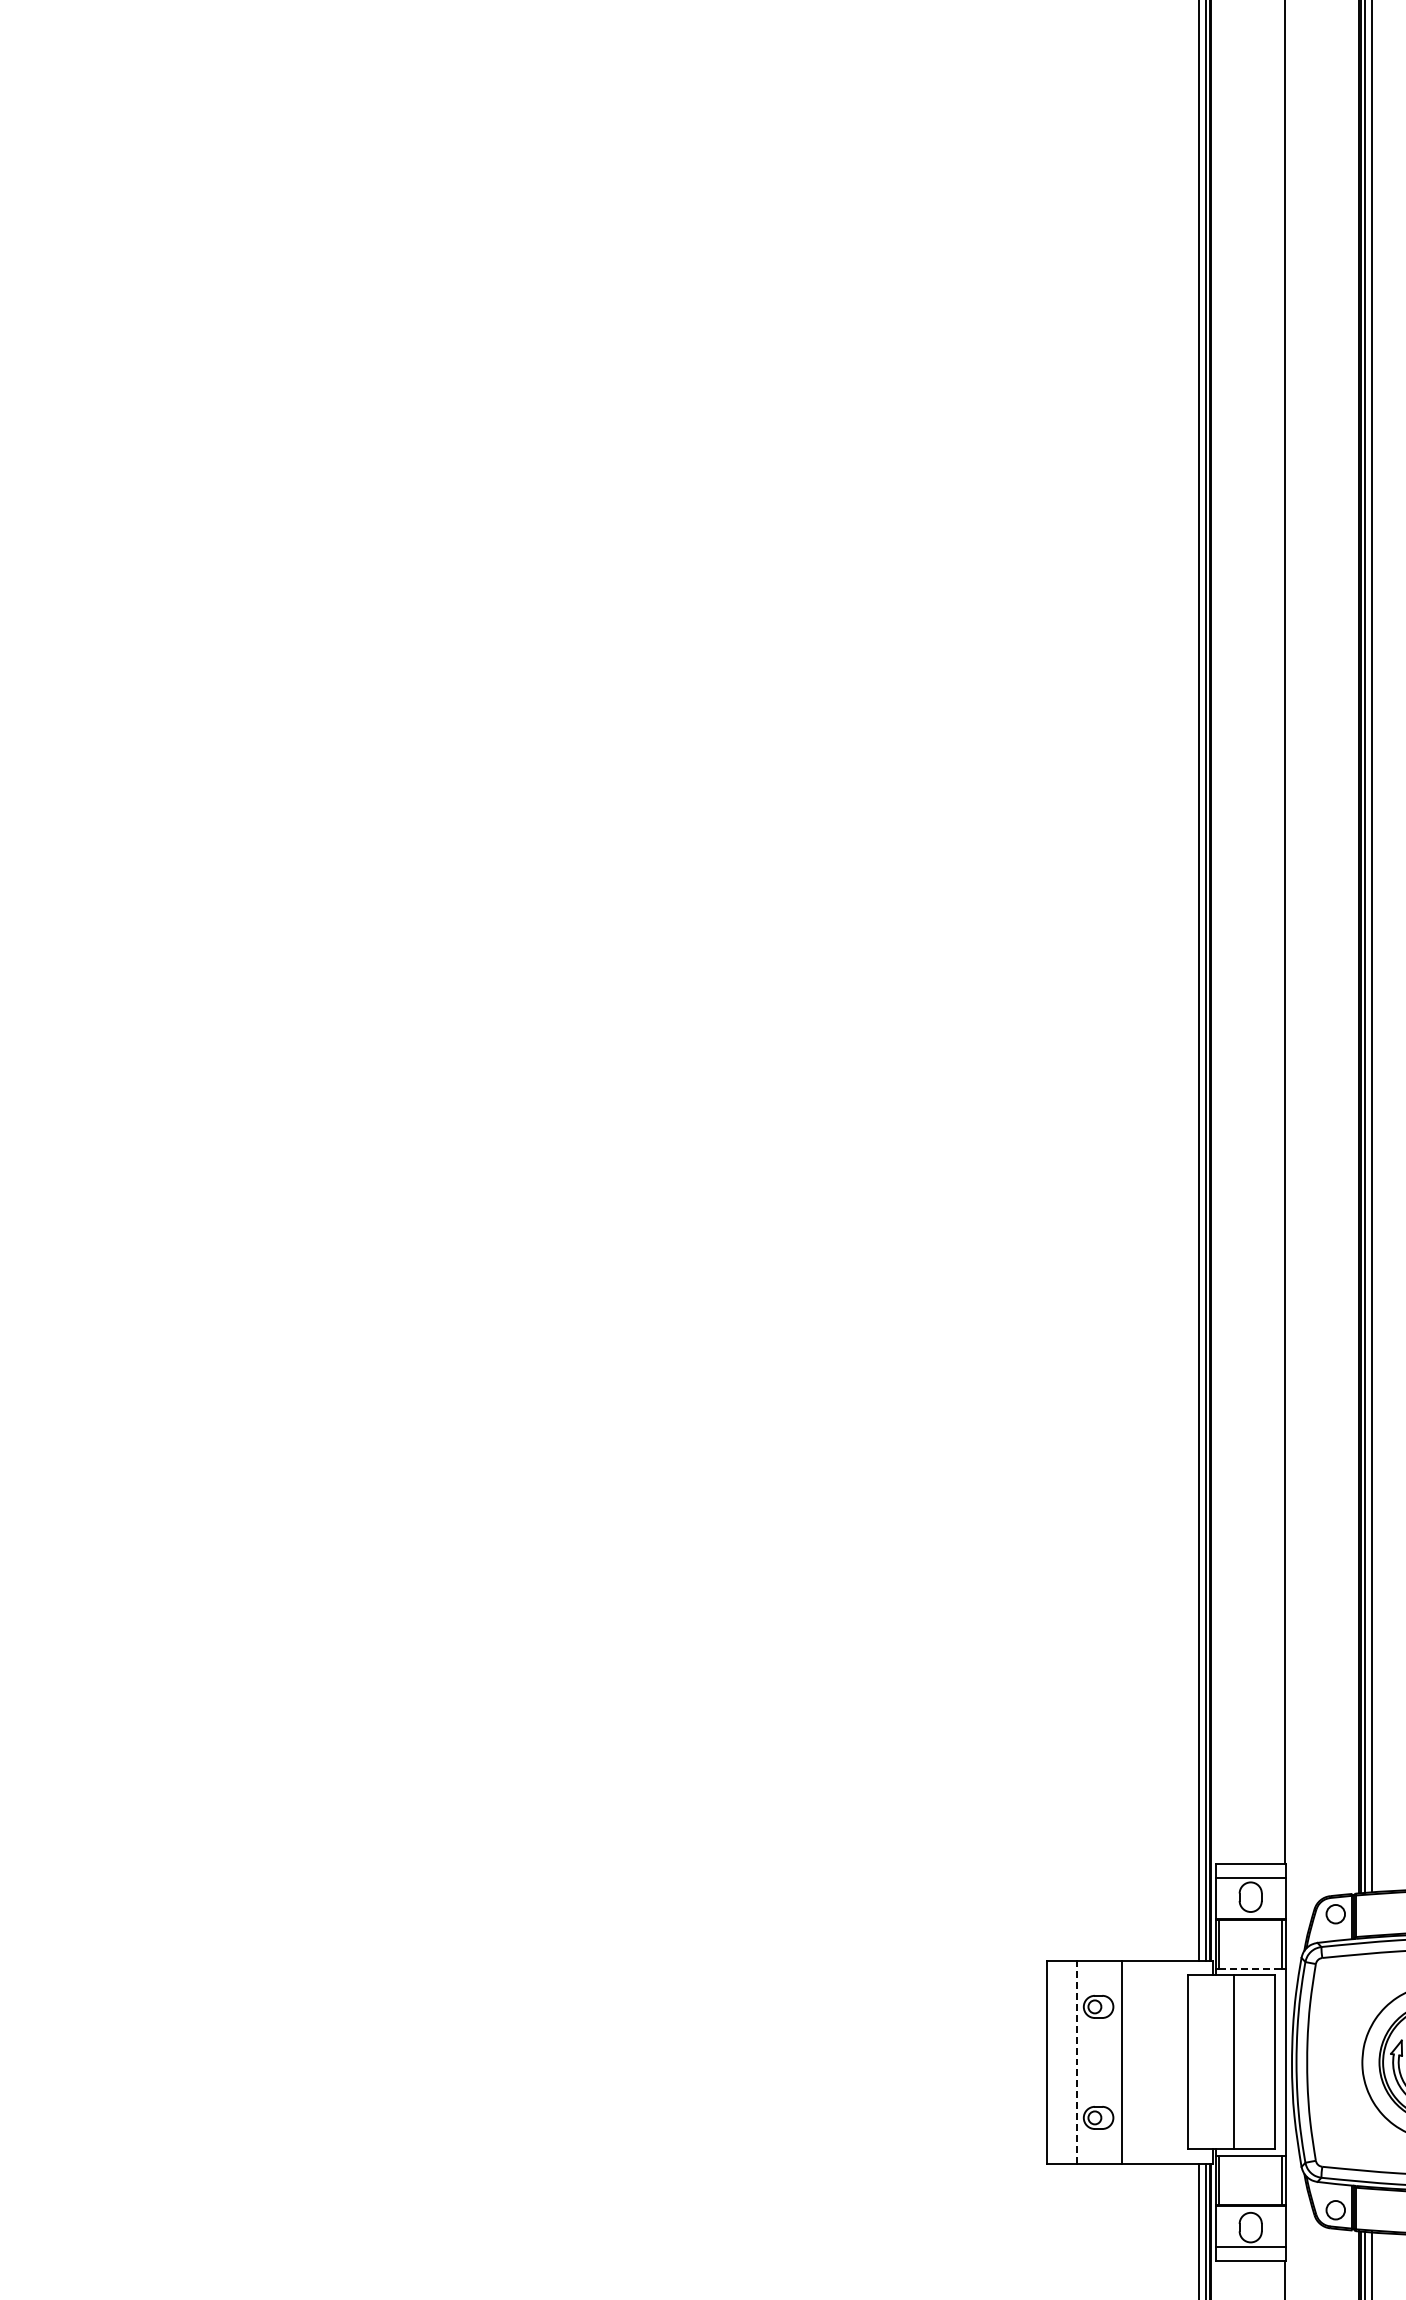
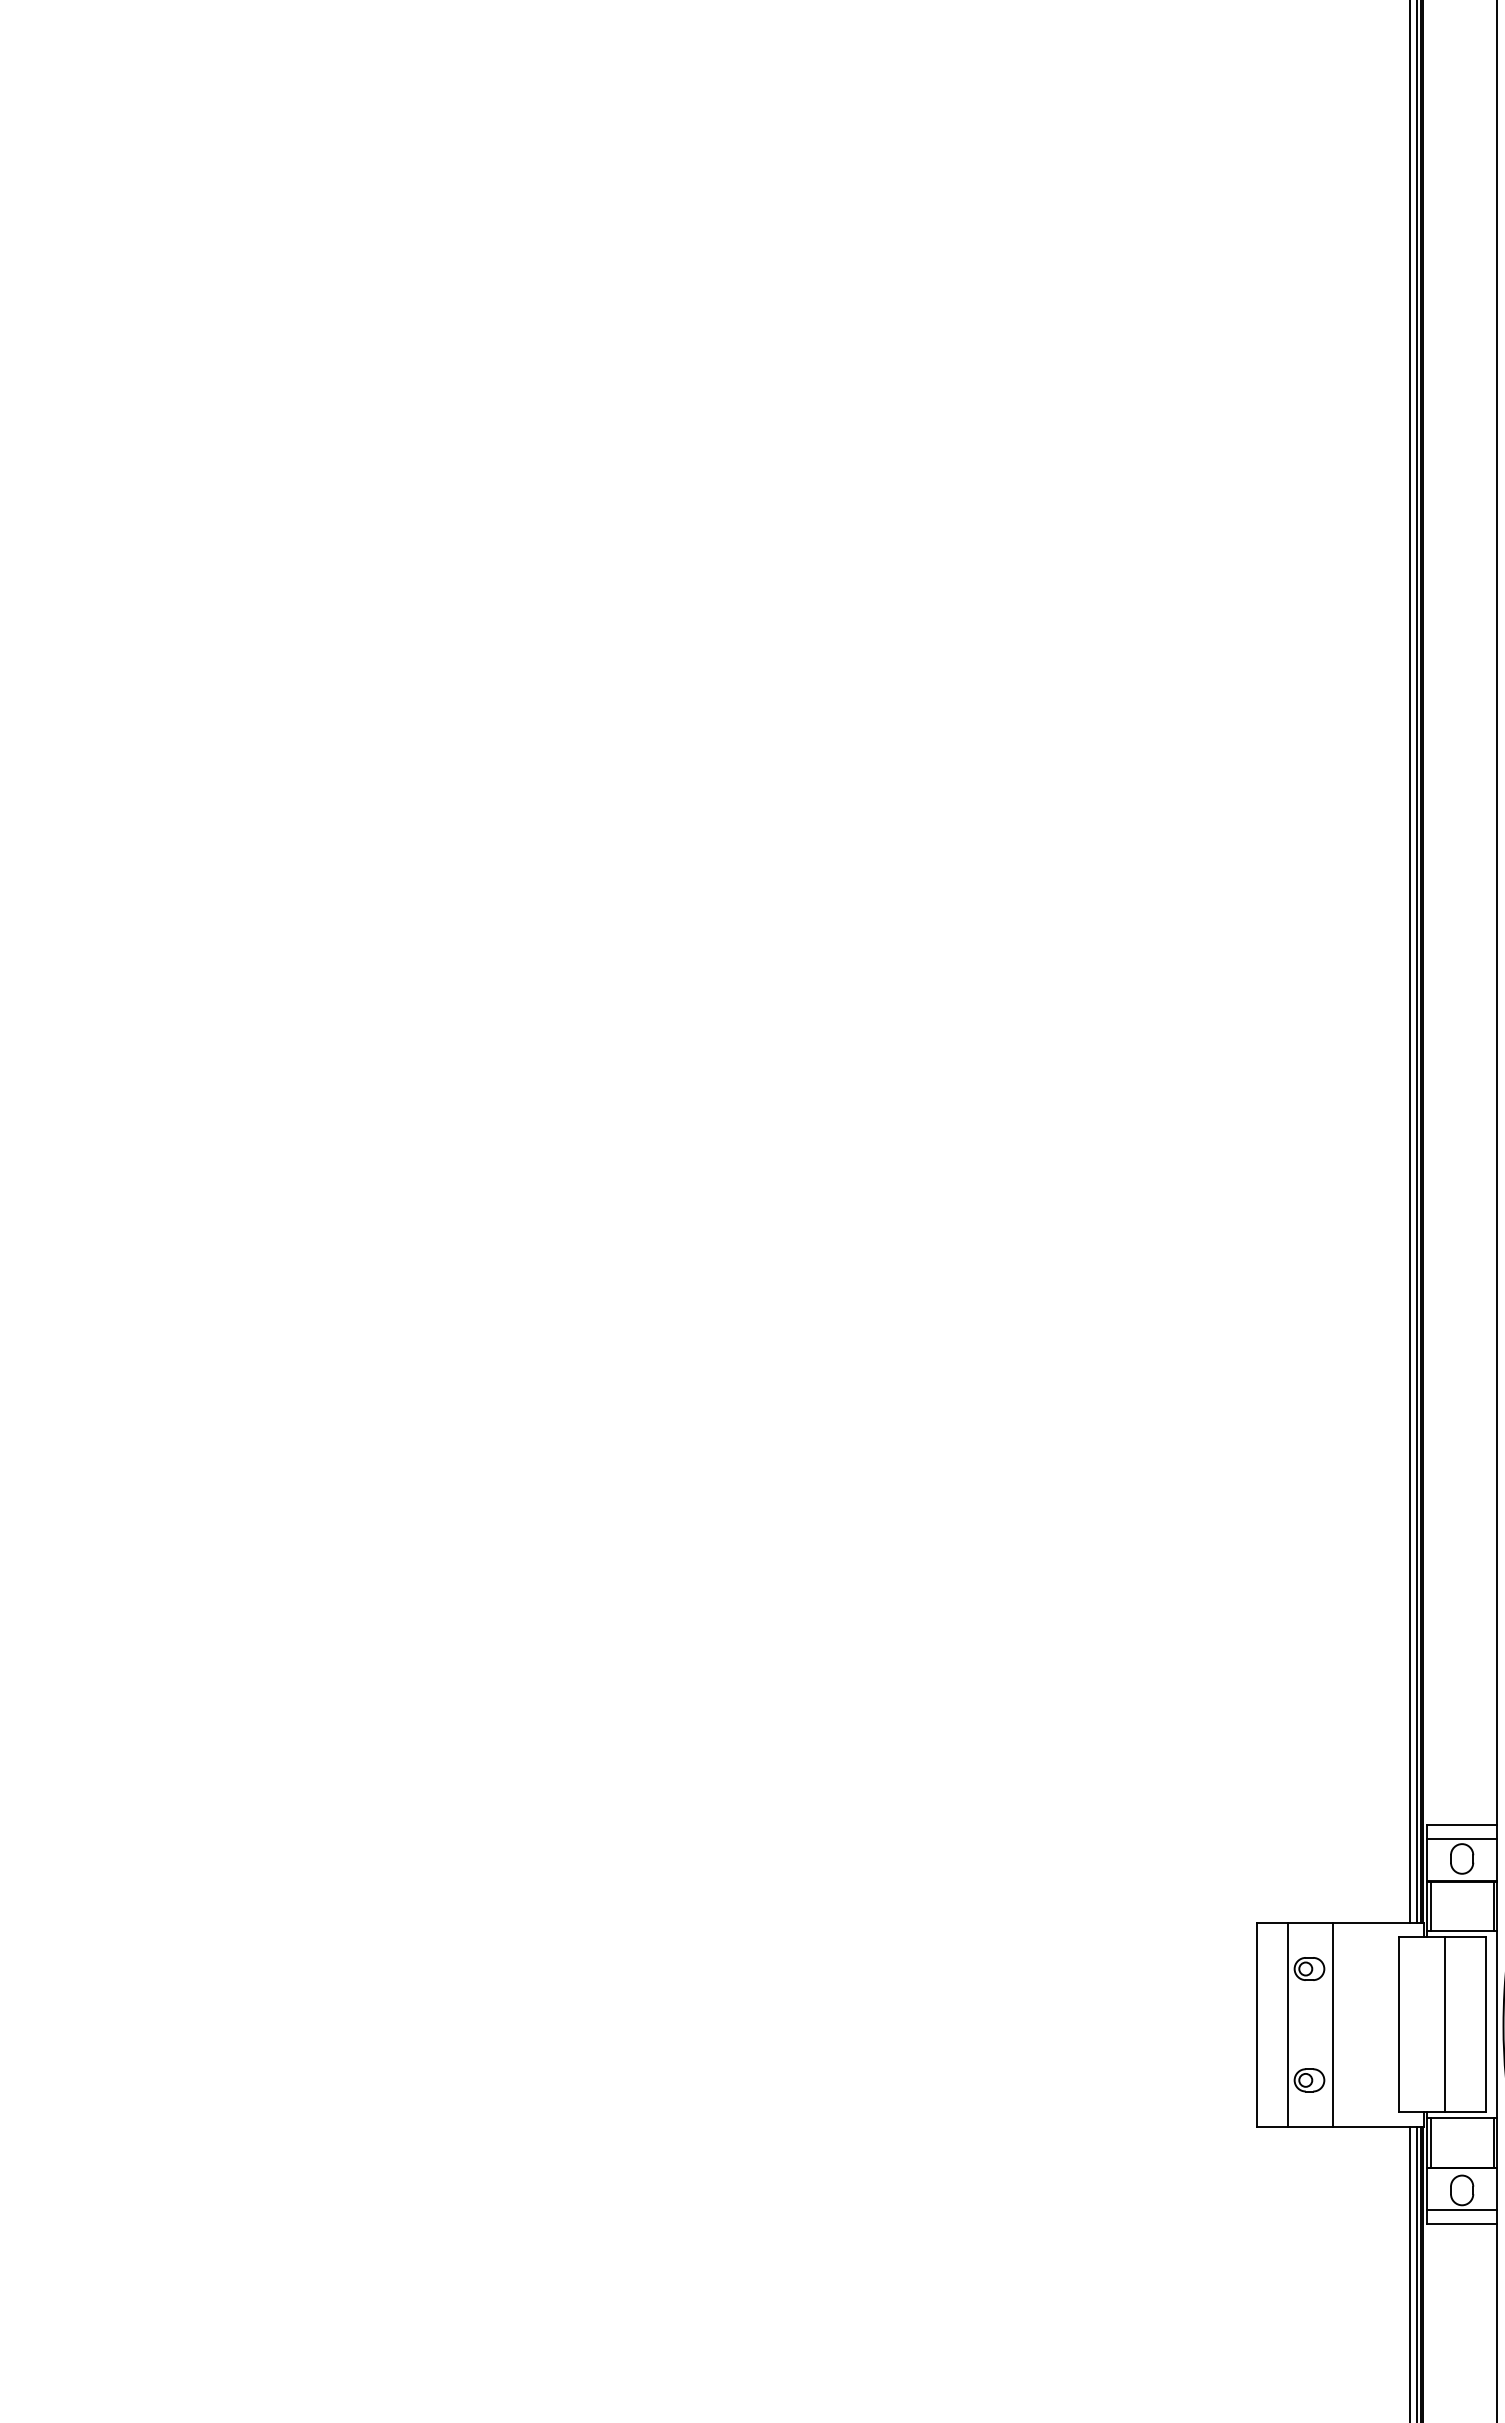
line: (1251, 1969) -> (1462, 1931), dashed -> solid
line: (1076, 2062) -> (1287, 2024), dashed -> solid

